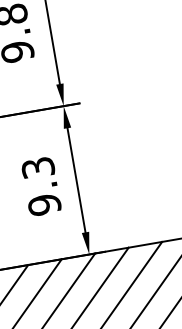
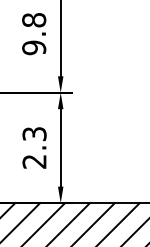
text: (44, 204) -> (34, 161), 9.3 -> 2.3

